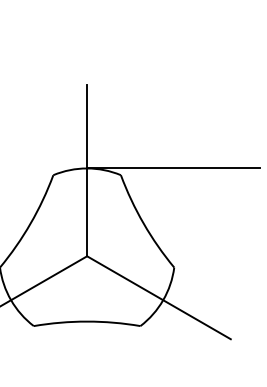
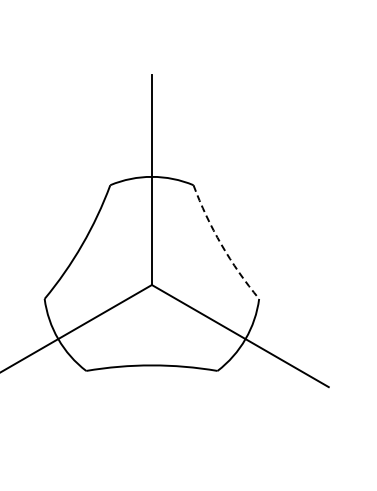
line: (172, 168) -> (257, 176), removed
arc: (143, 223) -> (221, 244), solid -> dashed

